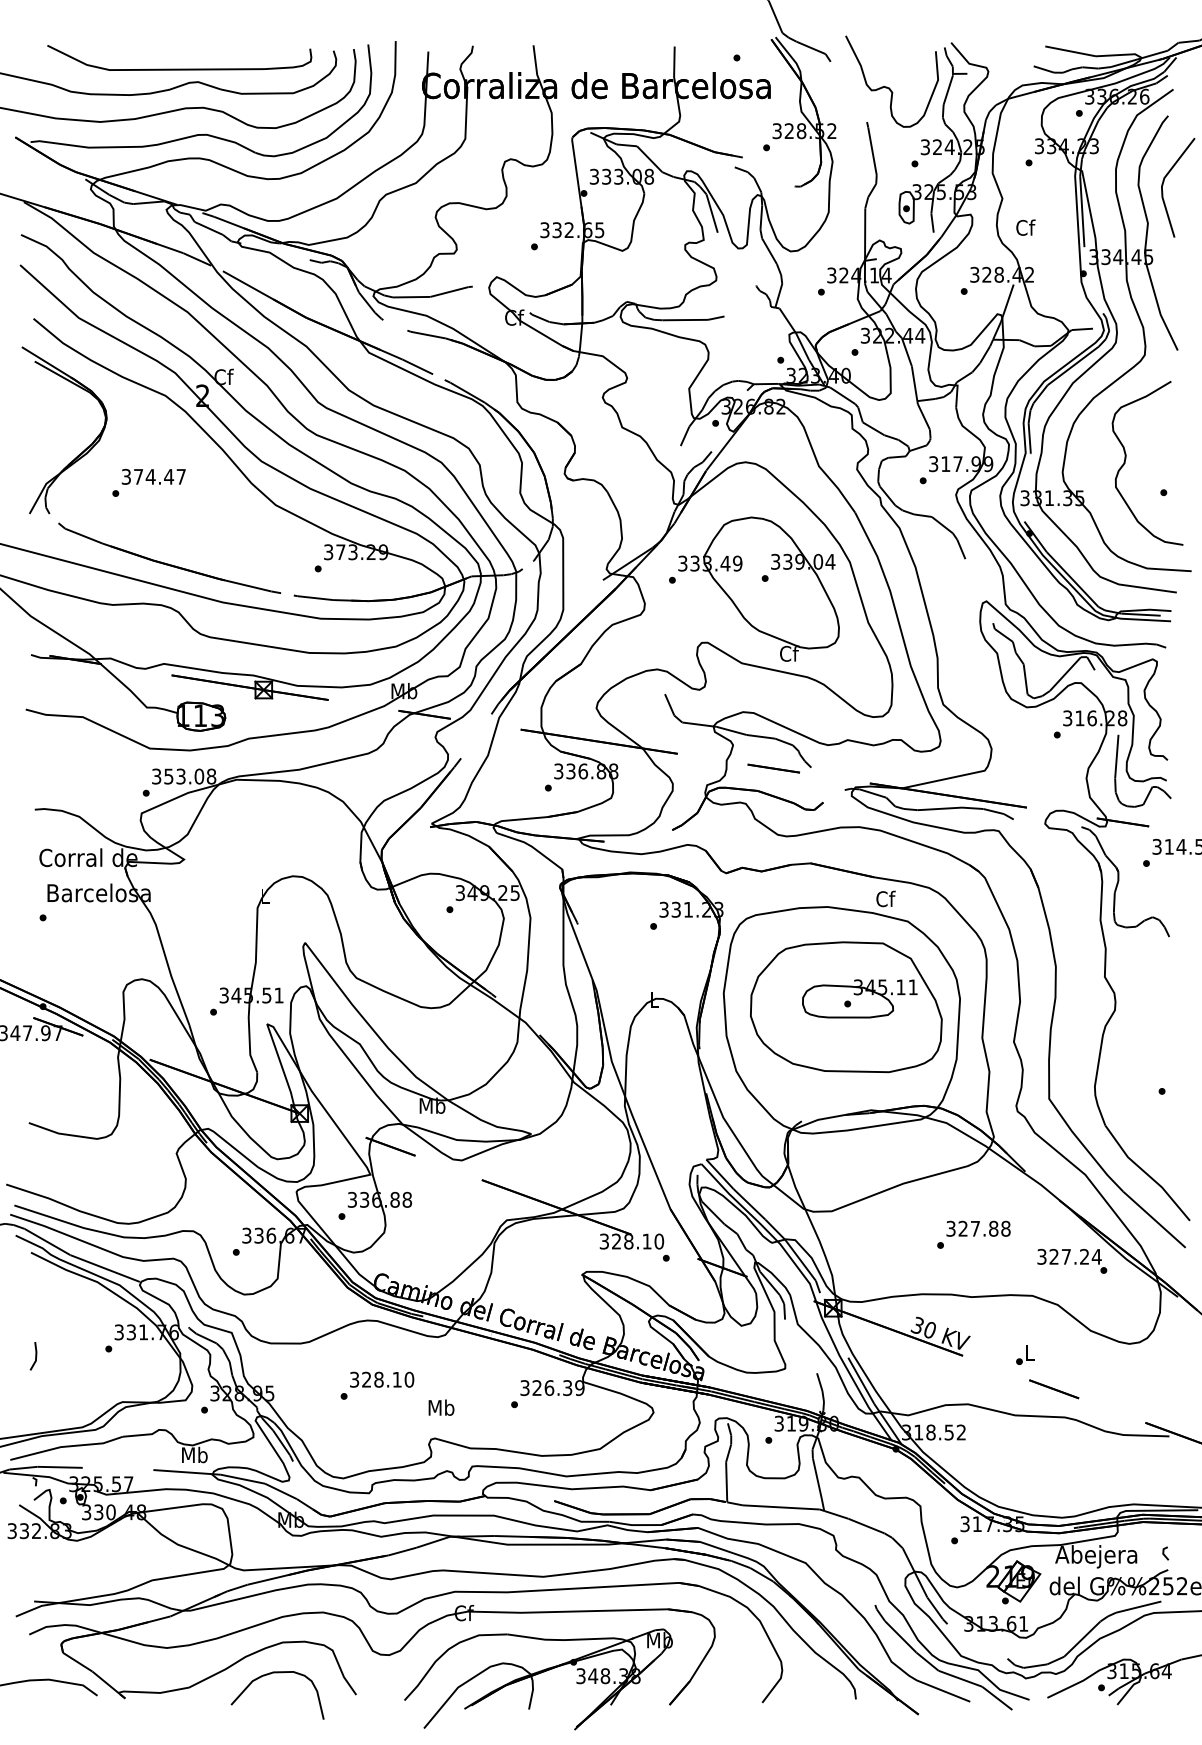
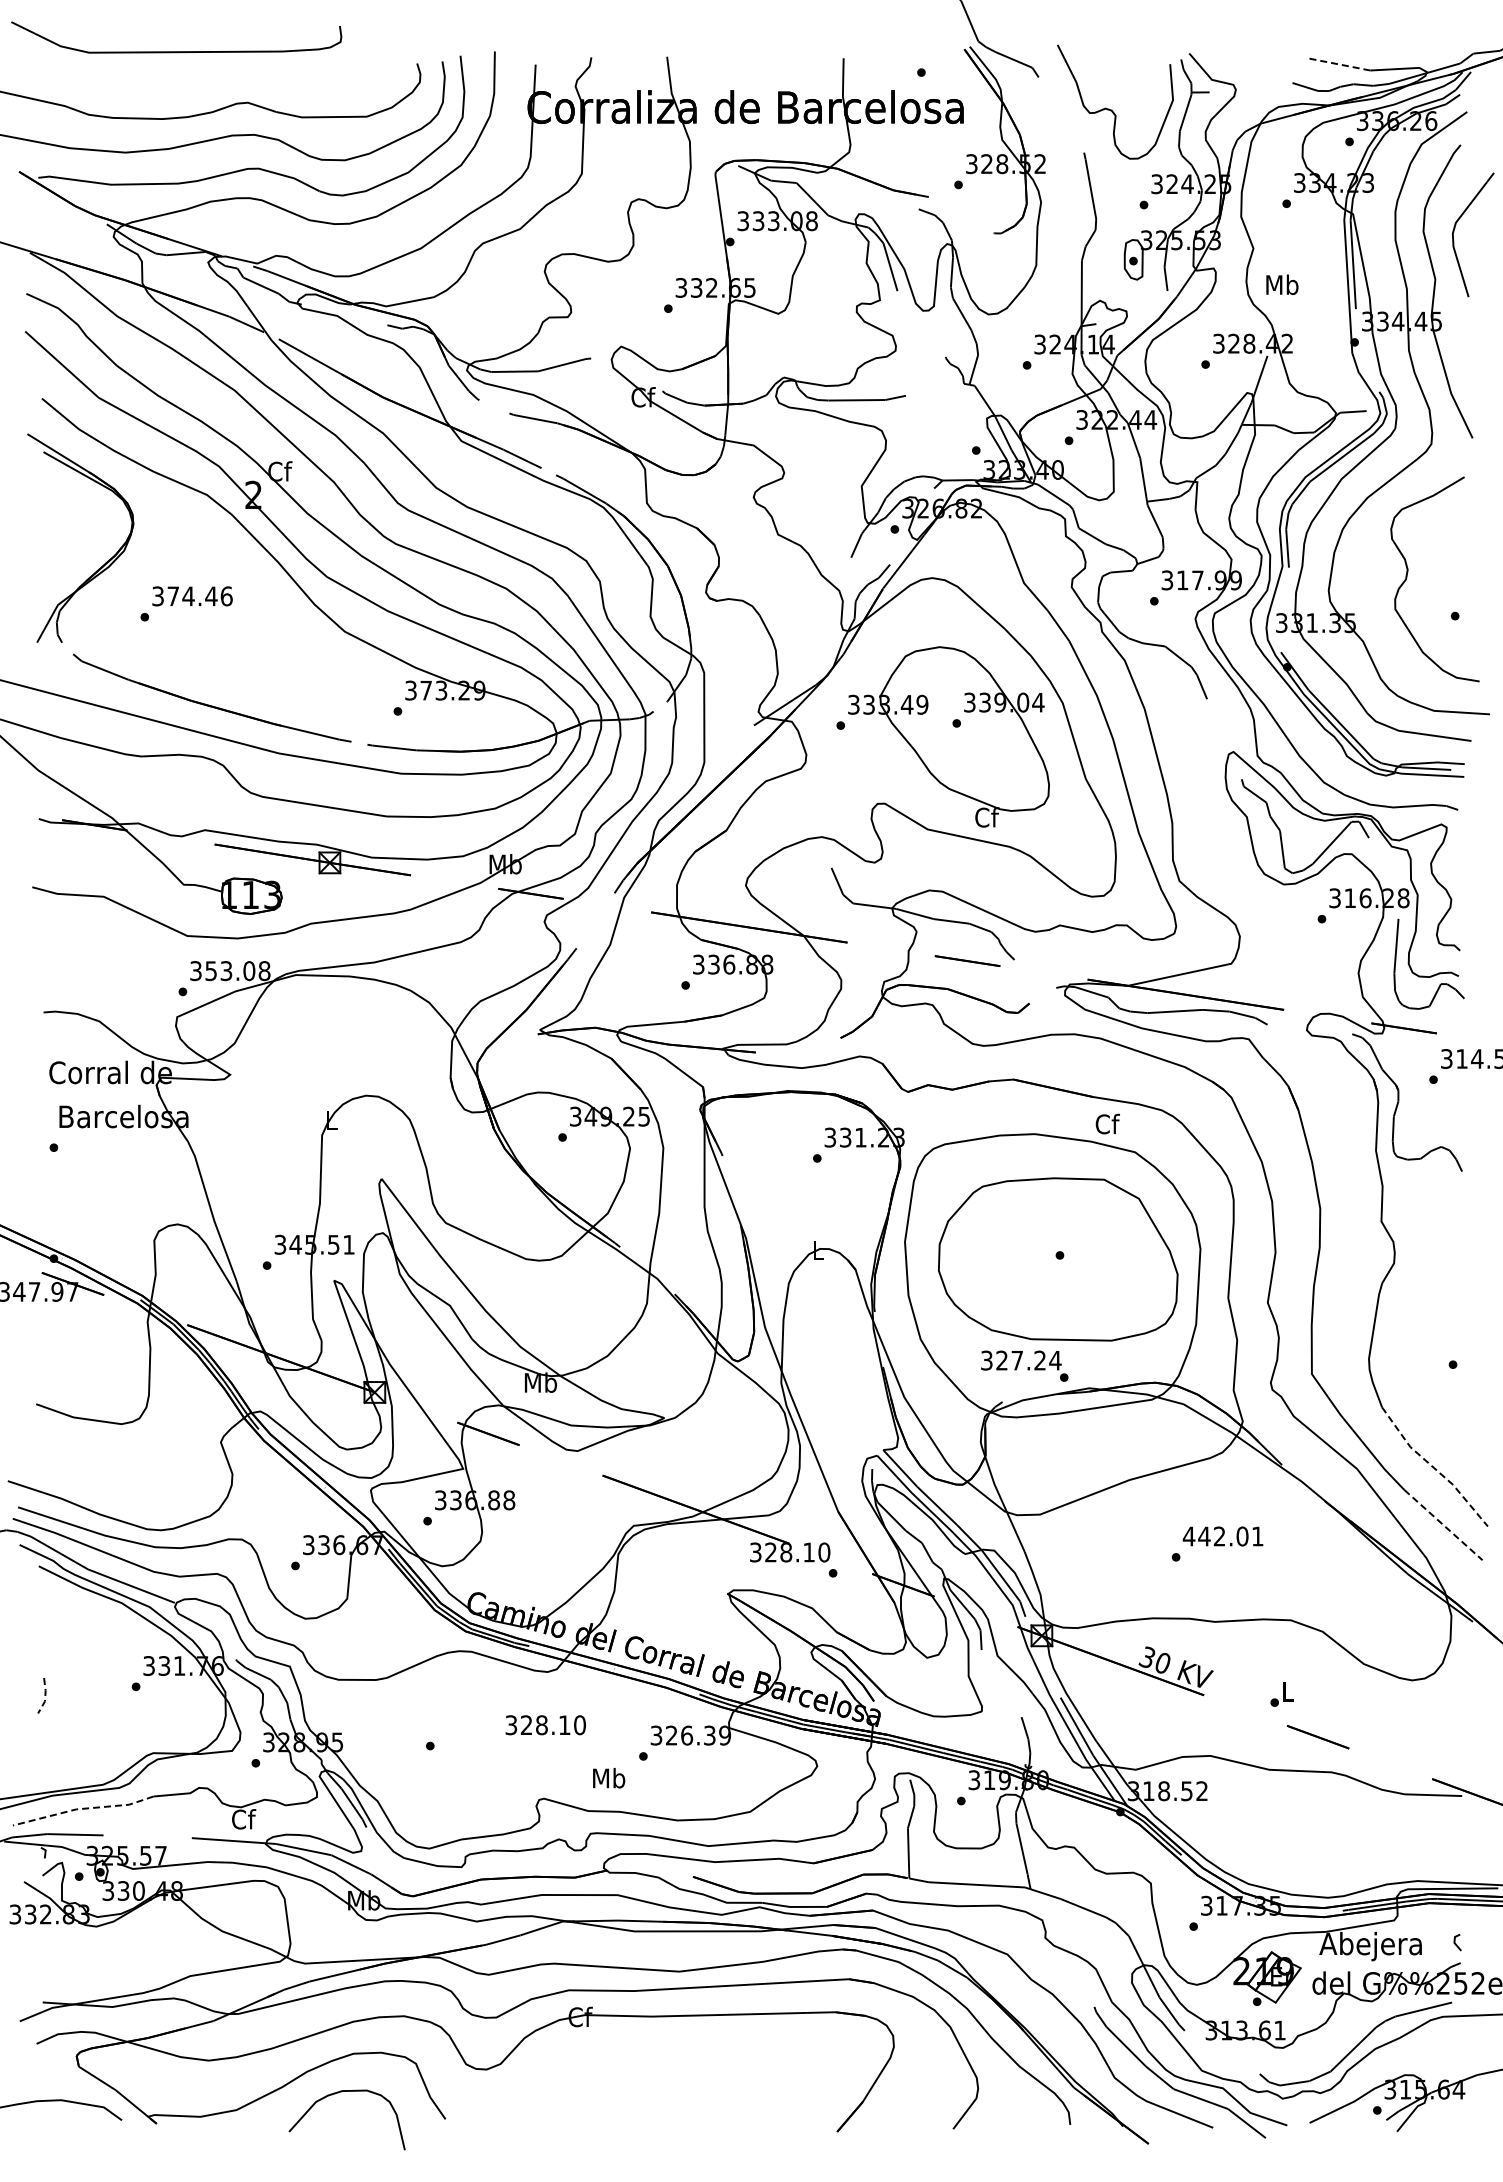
line: (1070, 51) -> (1338, 64), solid -> dashed
curve: (179, 69) -> (176, 51), moved
text: (1025, 227) -> (1282, 284), Cf -> Mb
text: (181, 476) -> (226, 596), 374.47 -> 374.46
part: (860, 998) -> (1075, 1248), removed
line: (1147, 1174) -> (1434, 1468), solid -> dashed
line: (1154, 1220) -> (1443, 1525), solid -> dashed
text: (977, 1228) -> (1222, 1536), 327.88 -> 442.01
text: (1072, 1260) -> (1024, 1365), moved
line: (36, 1356) -> (45, 1696), solid -> dashed
text: (381, 1379) -> (545, 1725), moved
text: (441, 1407) -> (609, 1778), moved
line: (66, 1446) -> (83, 1808), solid -> dashed
text: (194, 1455) -> (243, 1819), Mb -> Cf
part: (538, 1679) -> (673, 2099), removed

